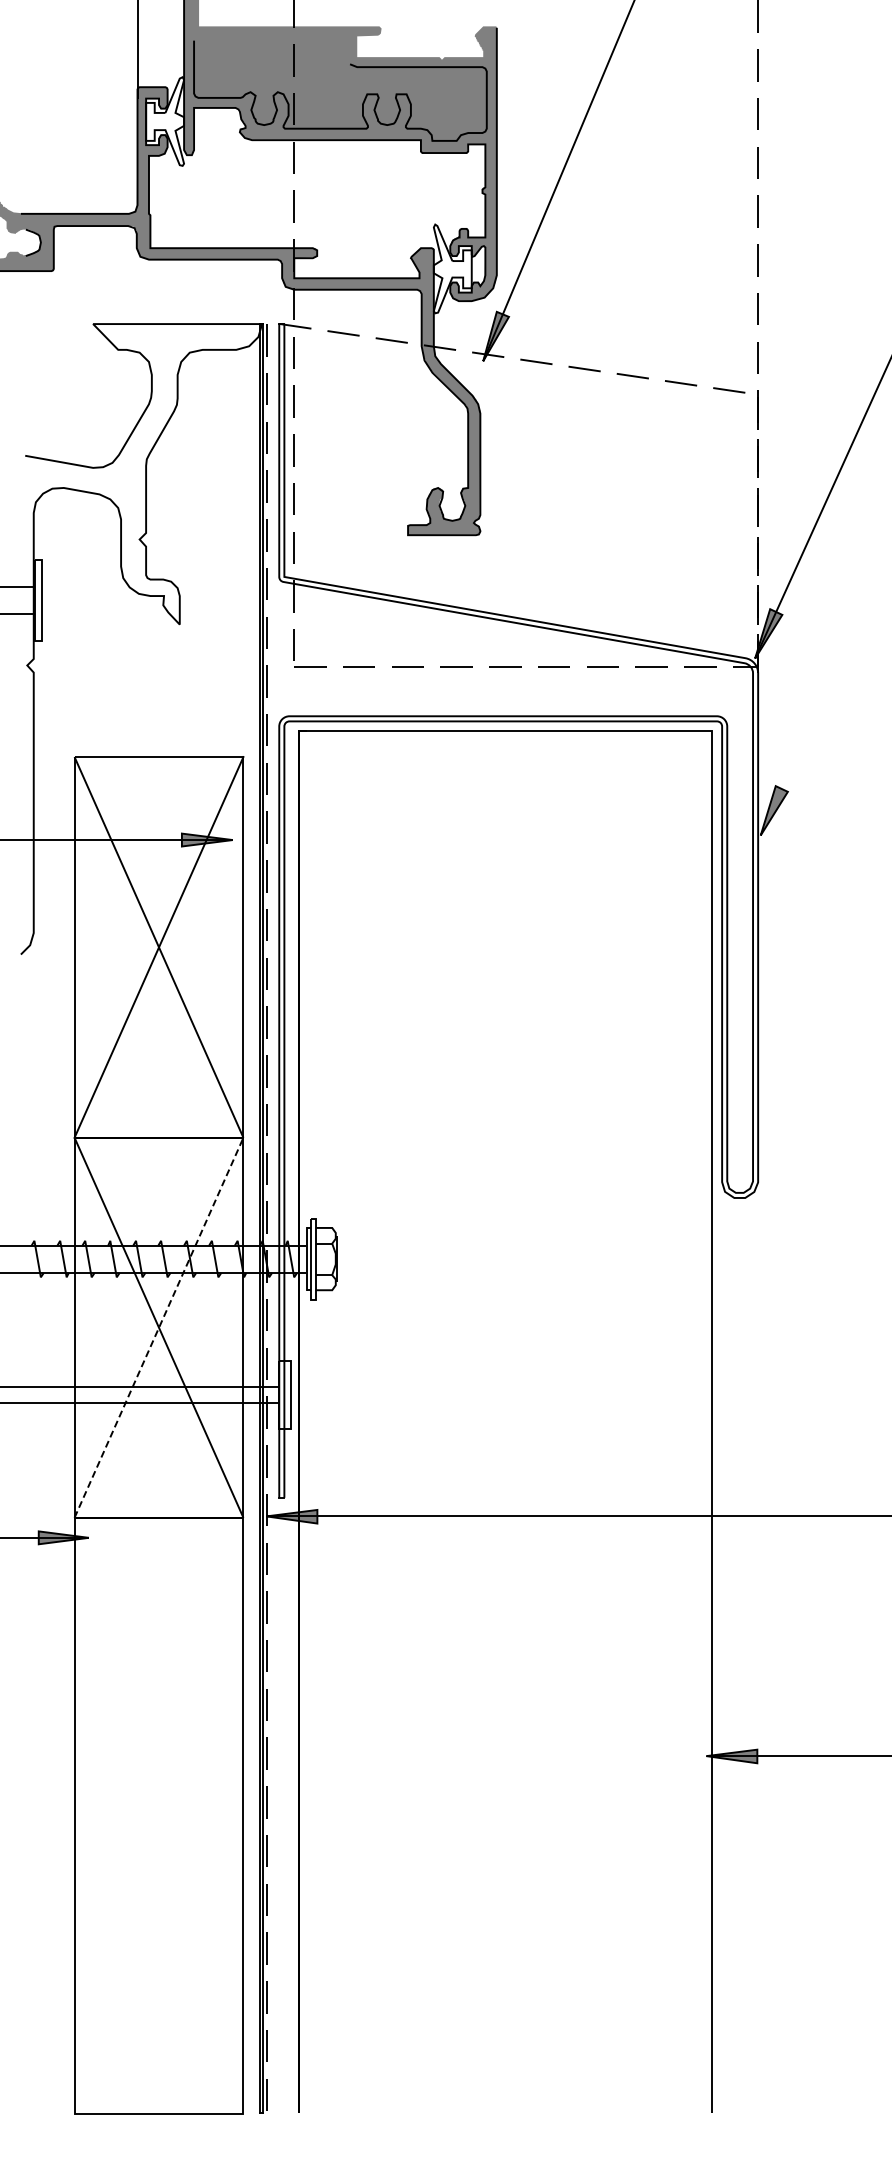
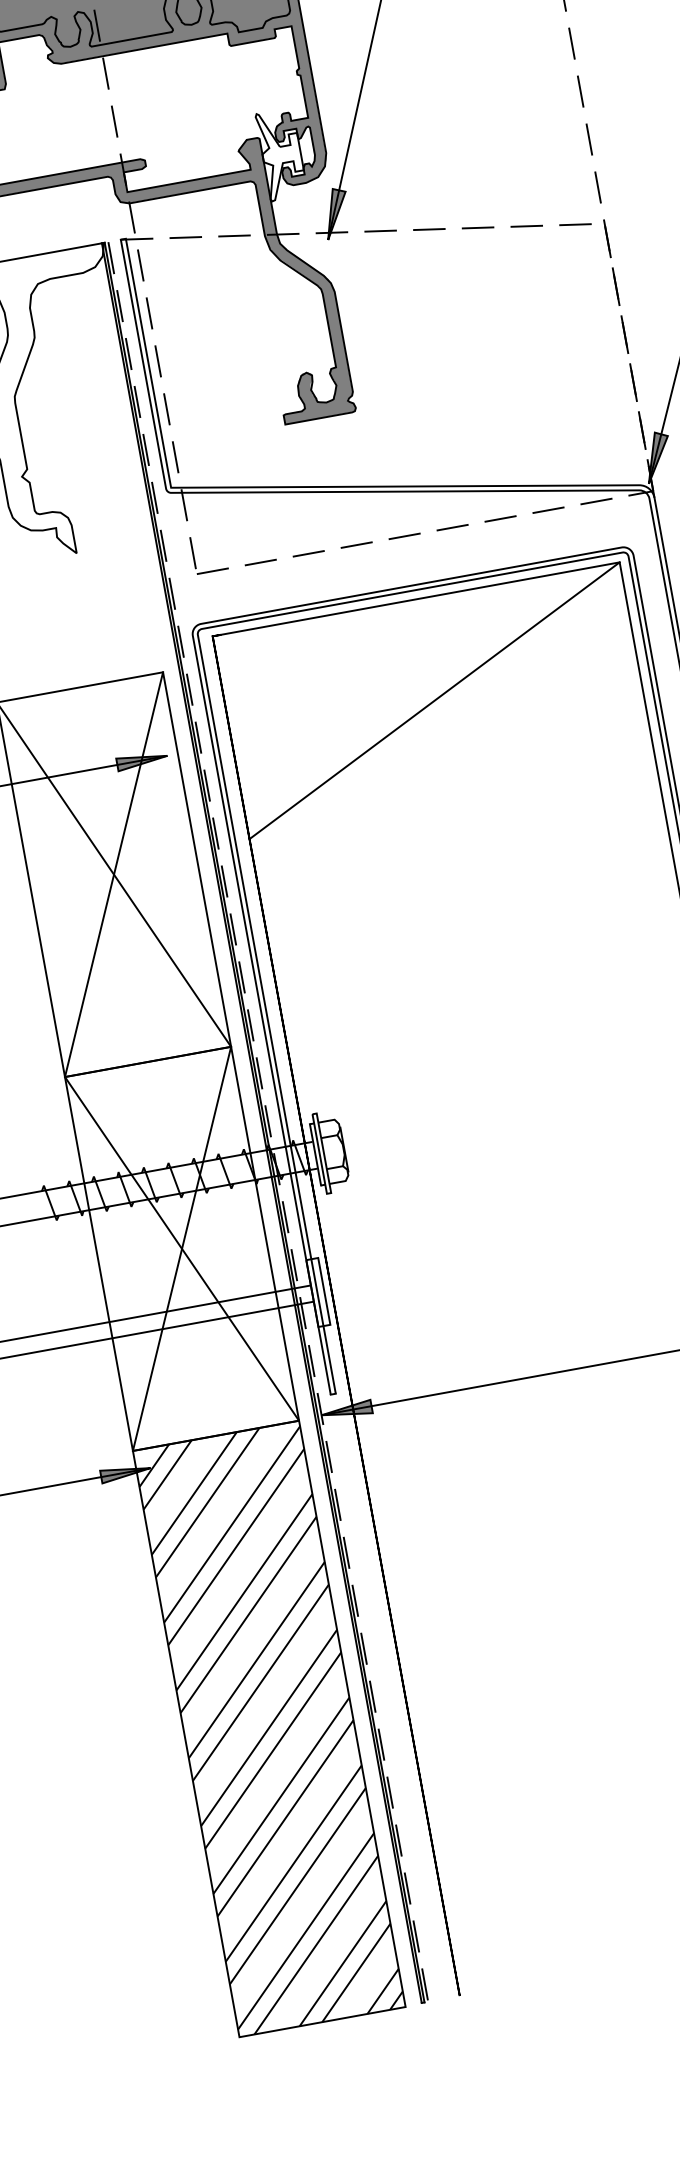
line: (505, 833) -> (434, 700), added
line: (159, 1327) -> (182, 1248), dashed -> solid
hatch: (158, 1815) -> (268, 1728), added

